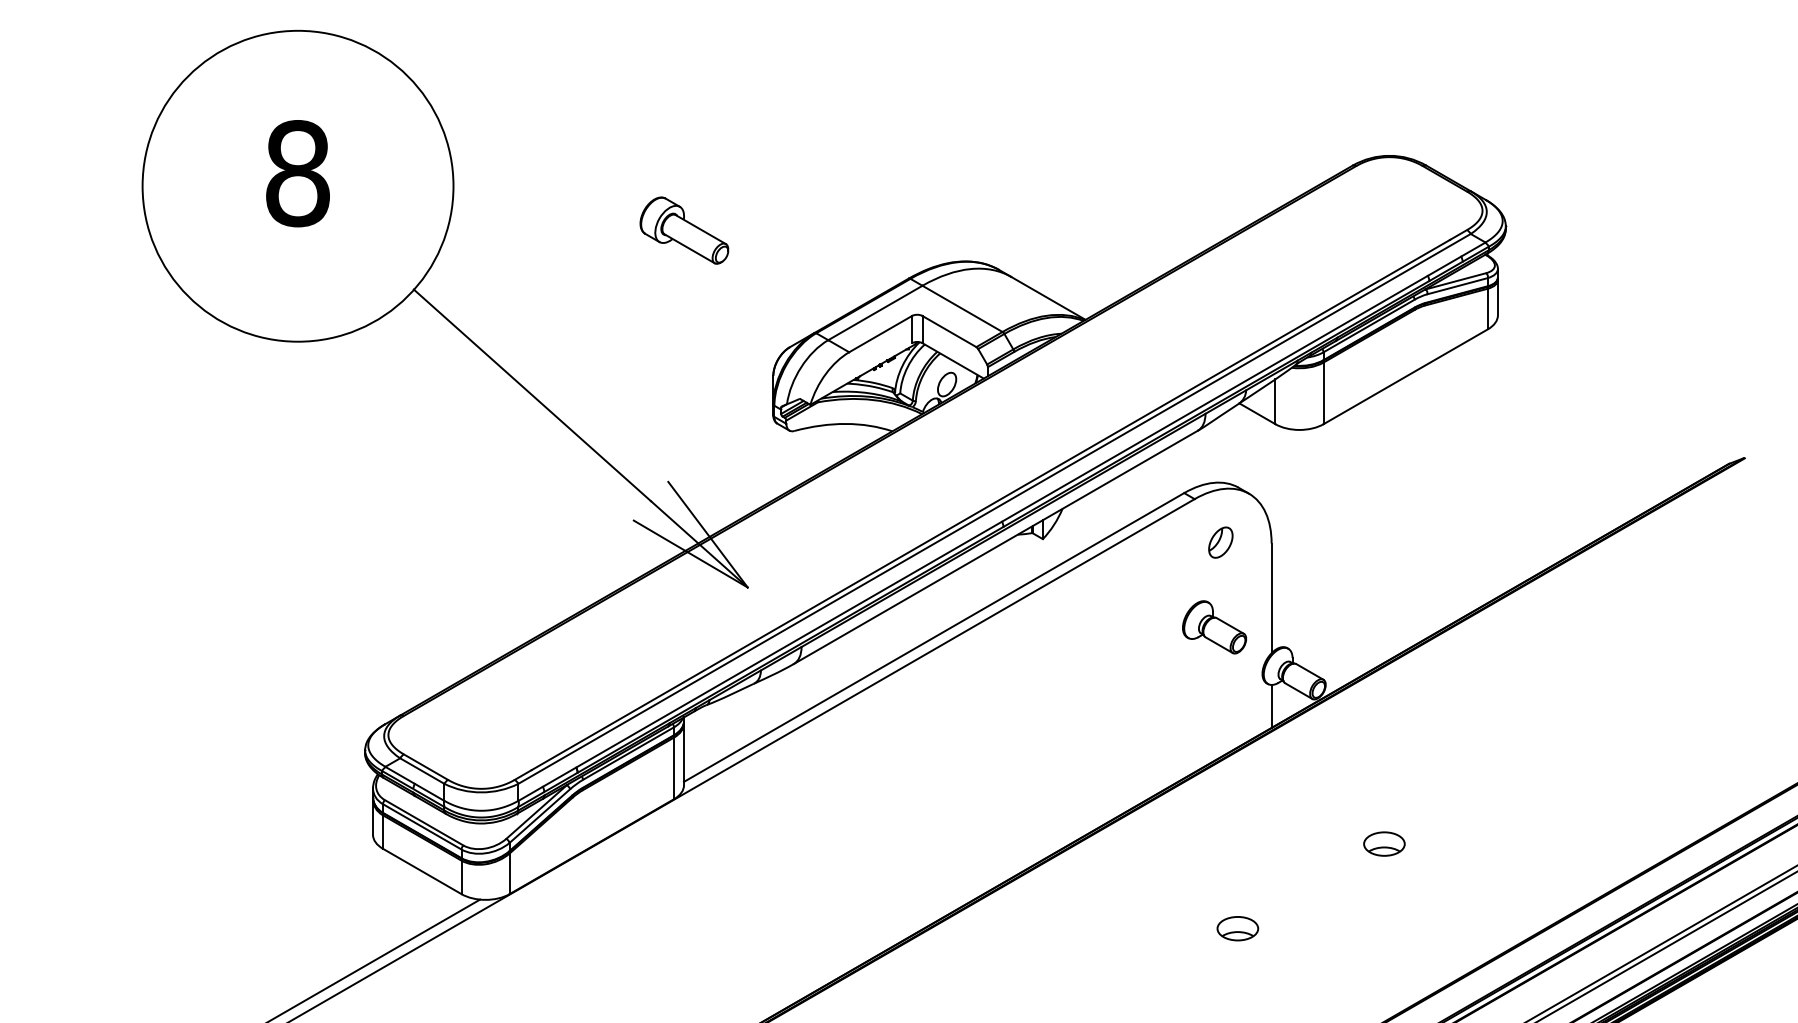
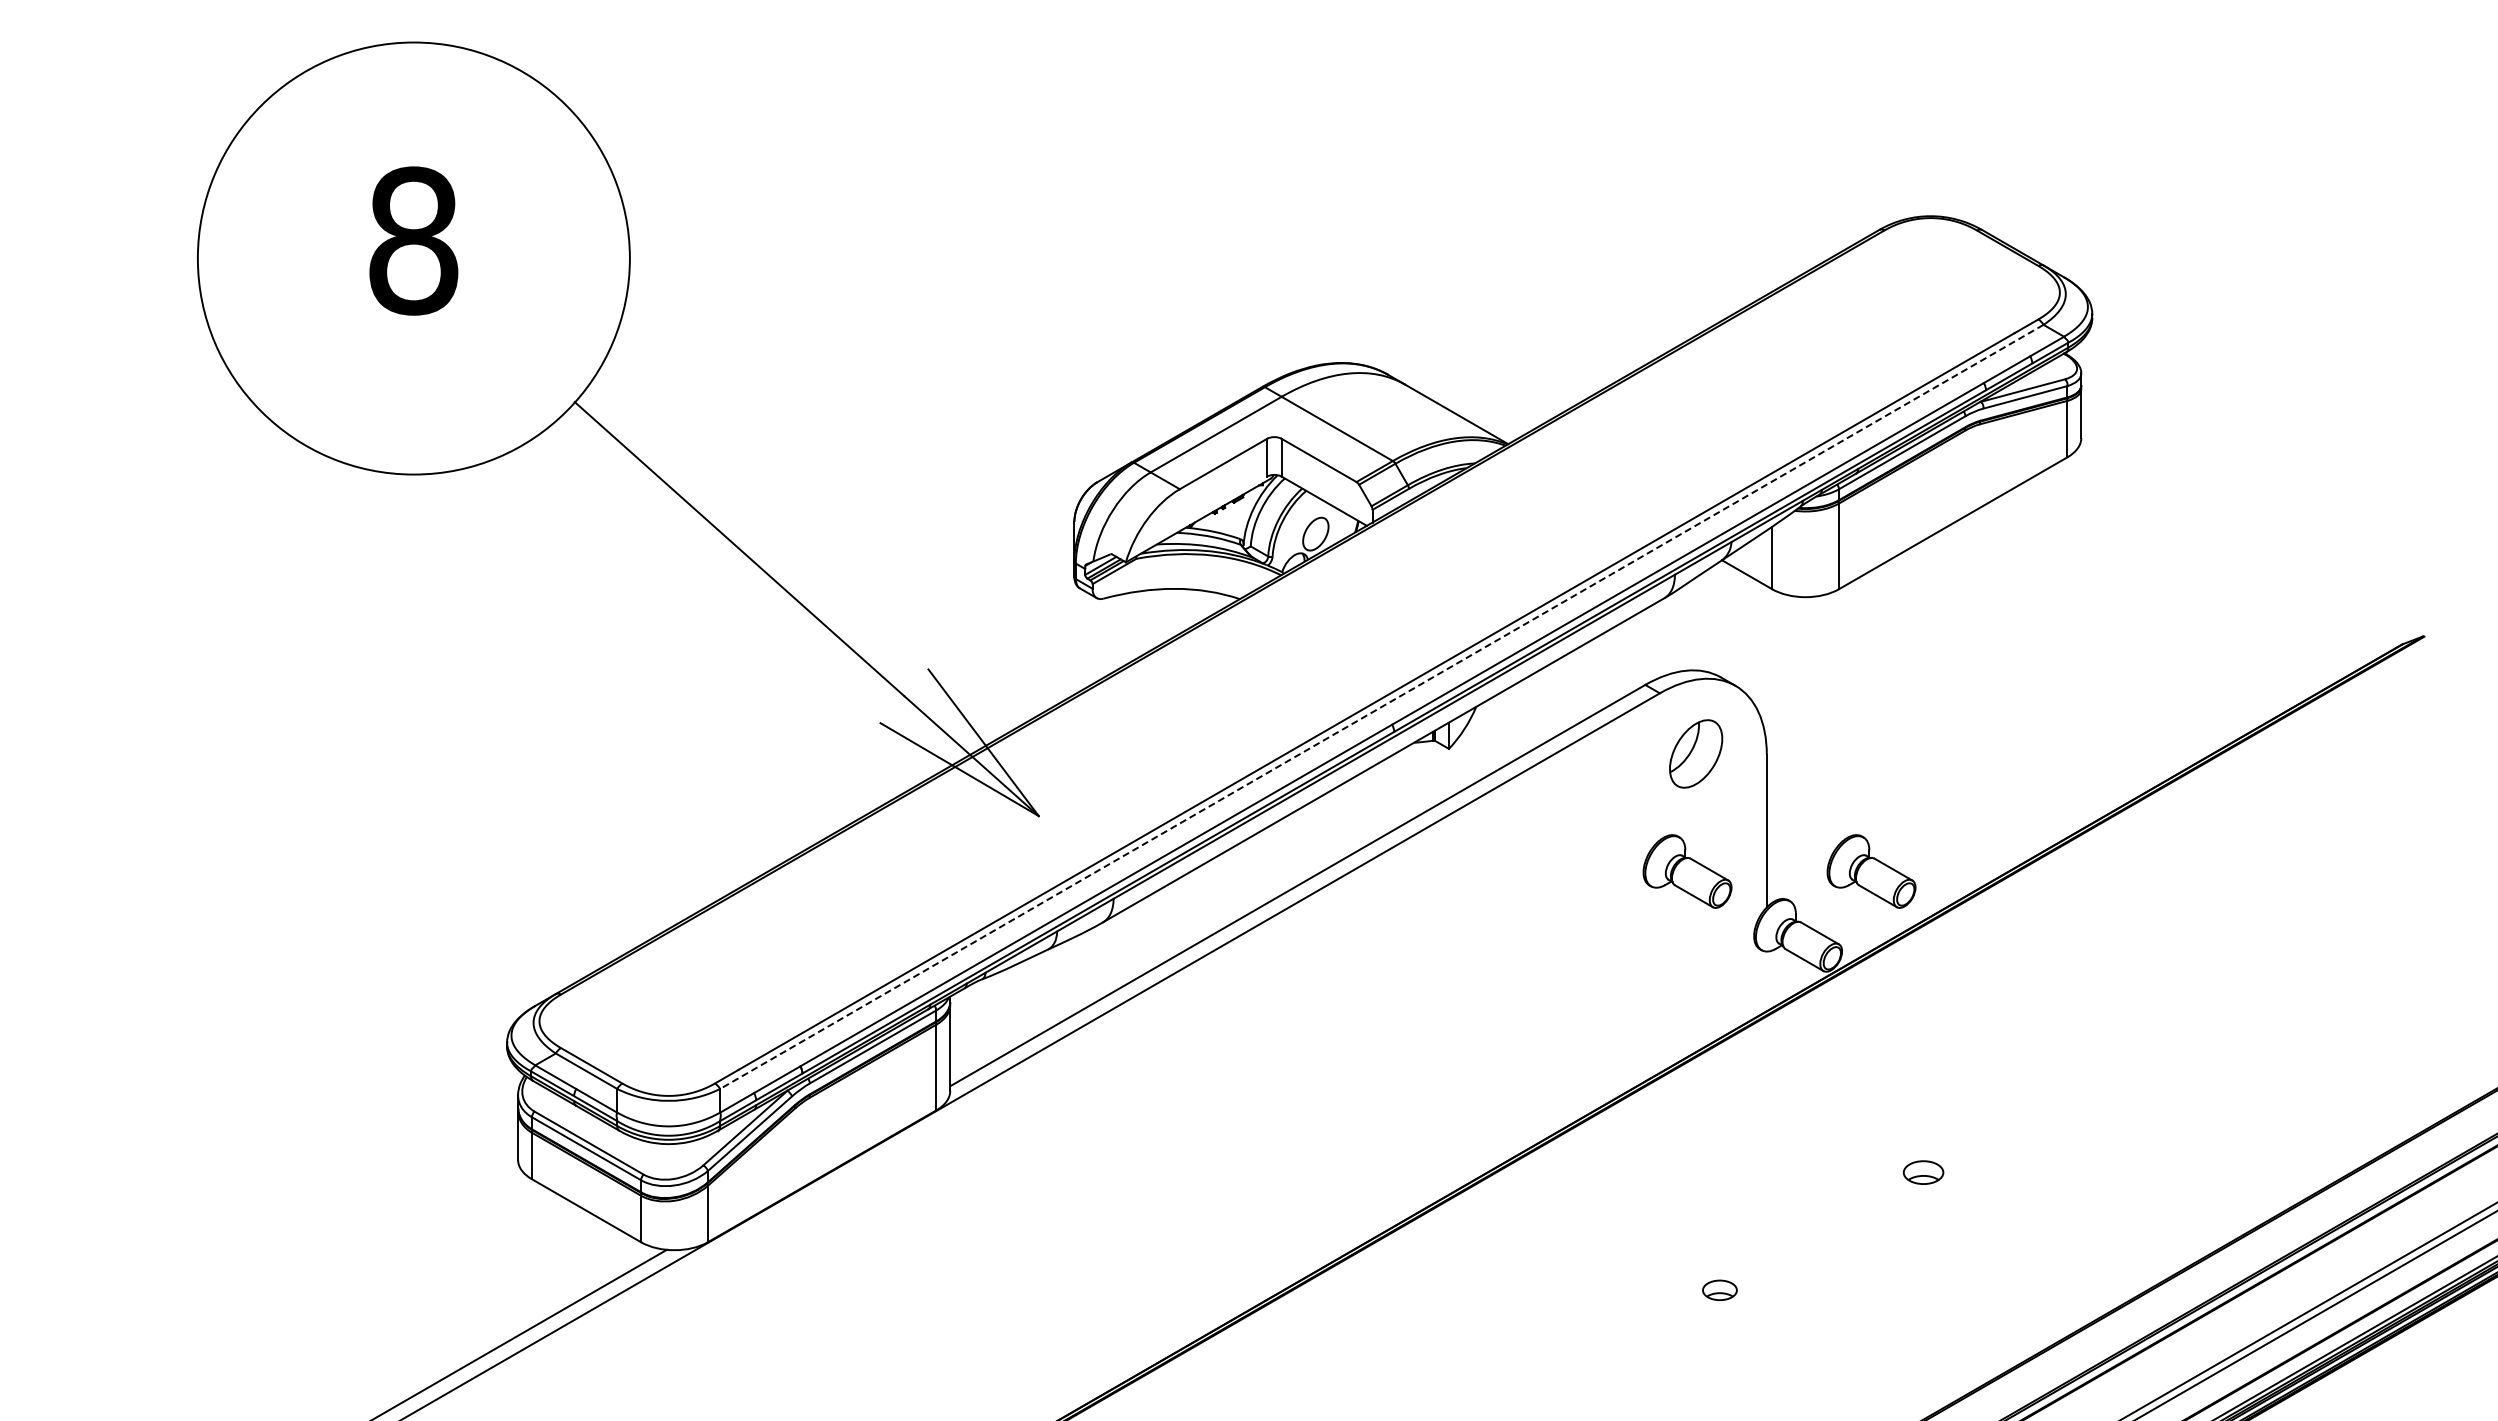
part: (684, 230) -> (950, 320), removed
line: (994, 509) -> (1381, 707), solid -> dashed
part: (1221, 542) -> (1696, 753), size x1.6
part: (1346, 627) -> (1871, 871), added
line: (1271, 706) -> (1766, 981), removed
part: (1384, 843) -> (1923, 1172), size x0.7
part: (1237, 928) -> (1719, 1290), size x0.6

